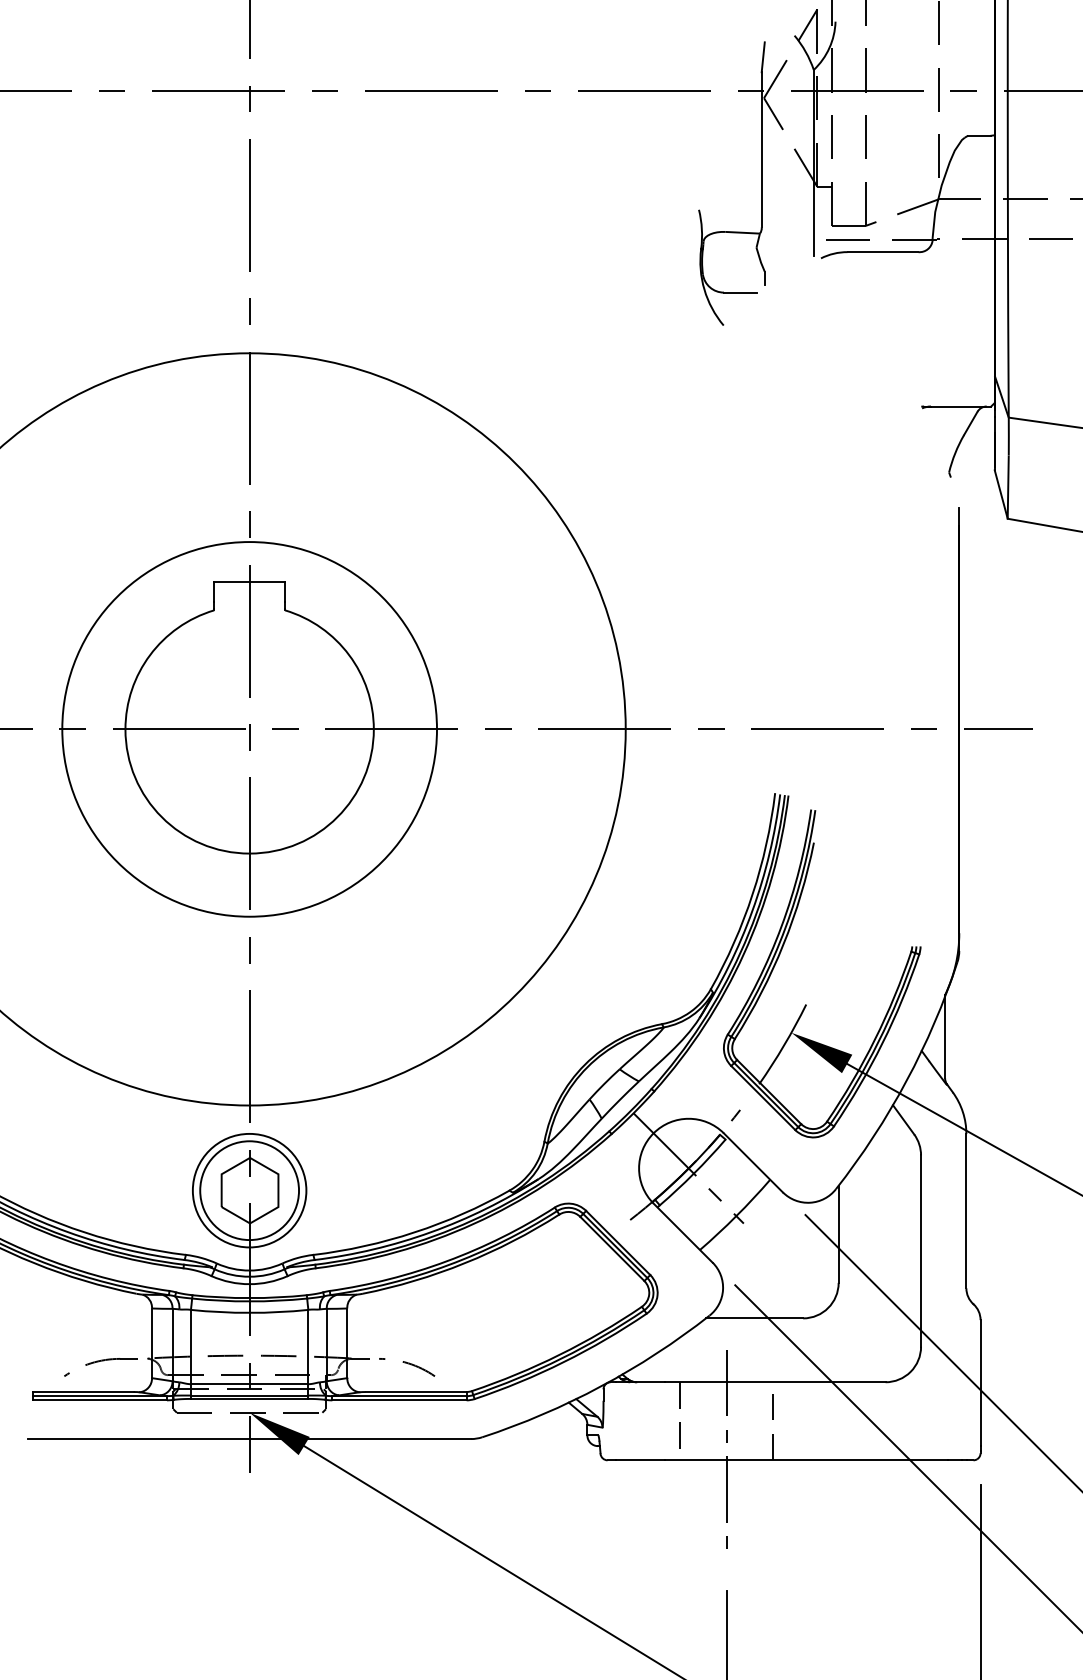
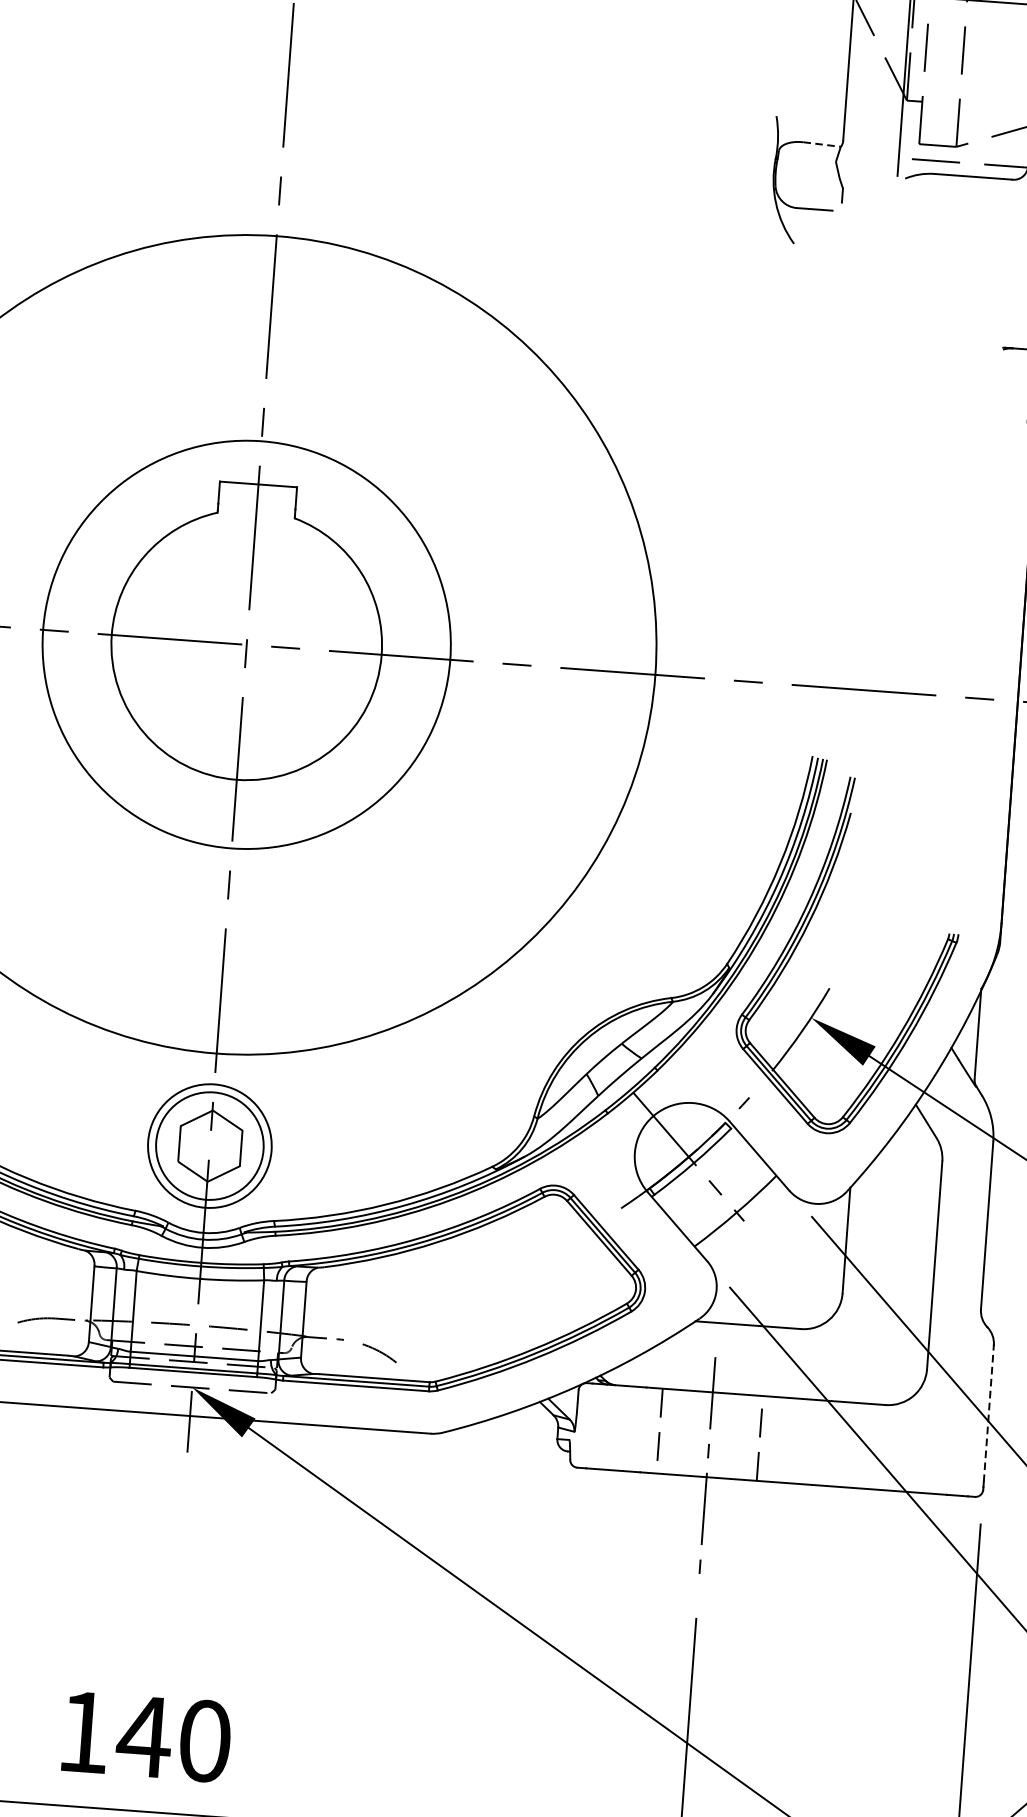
line: (742, 232) -> (821, 144), solid -> dashed
line: (980, 1382) -> (988, 1412), solid -> dashed

